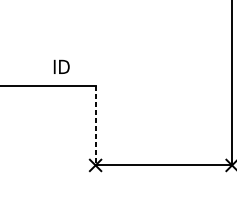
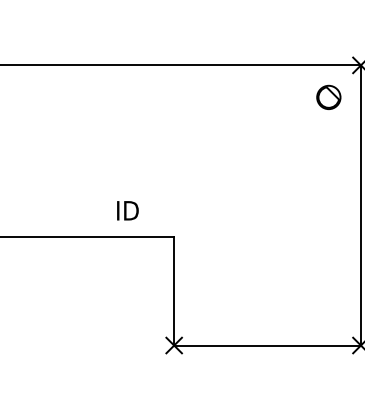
line: (95, 125) -> (174, 291), dashed -> solid

